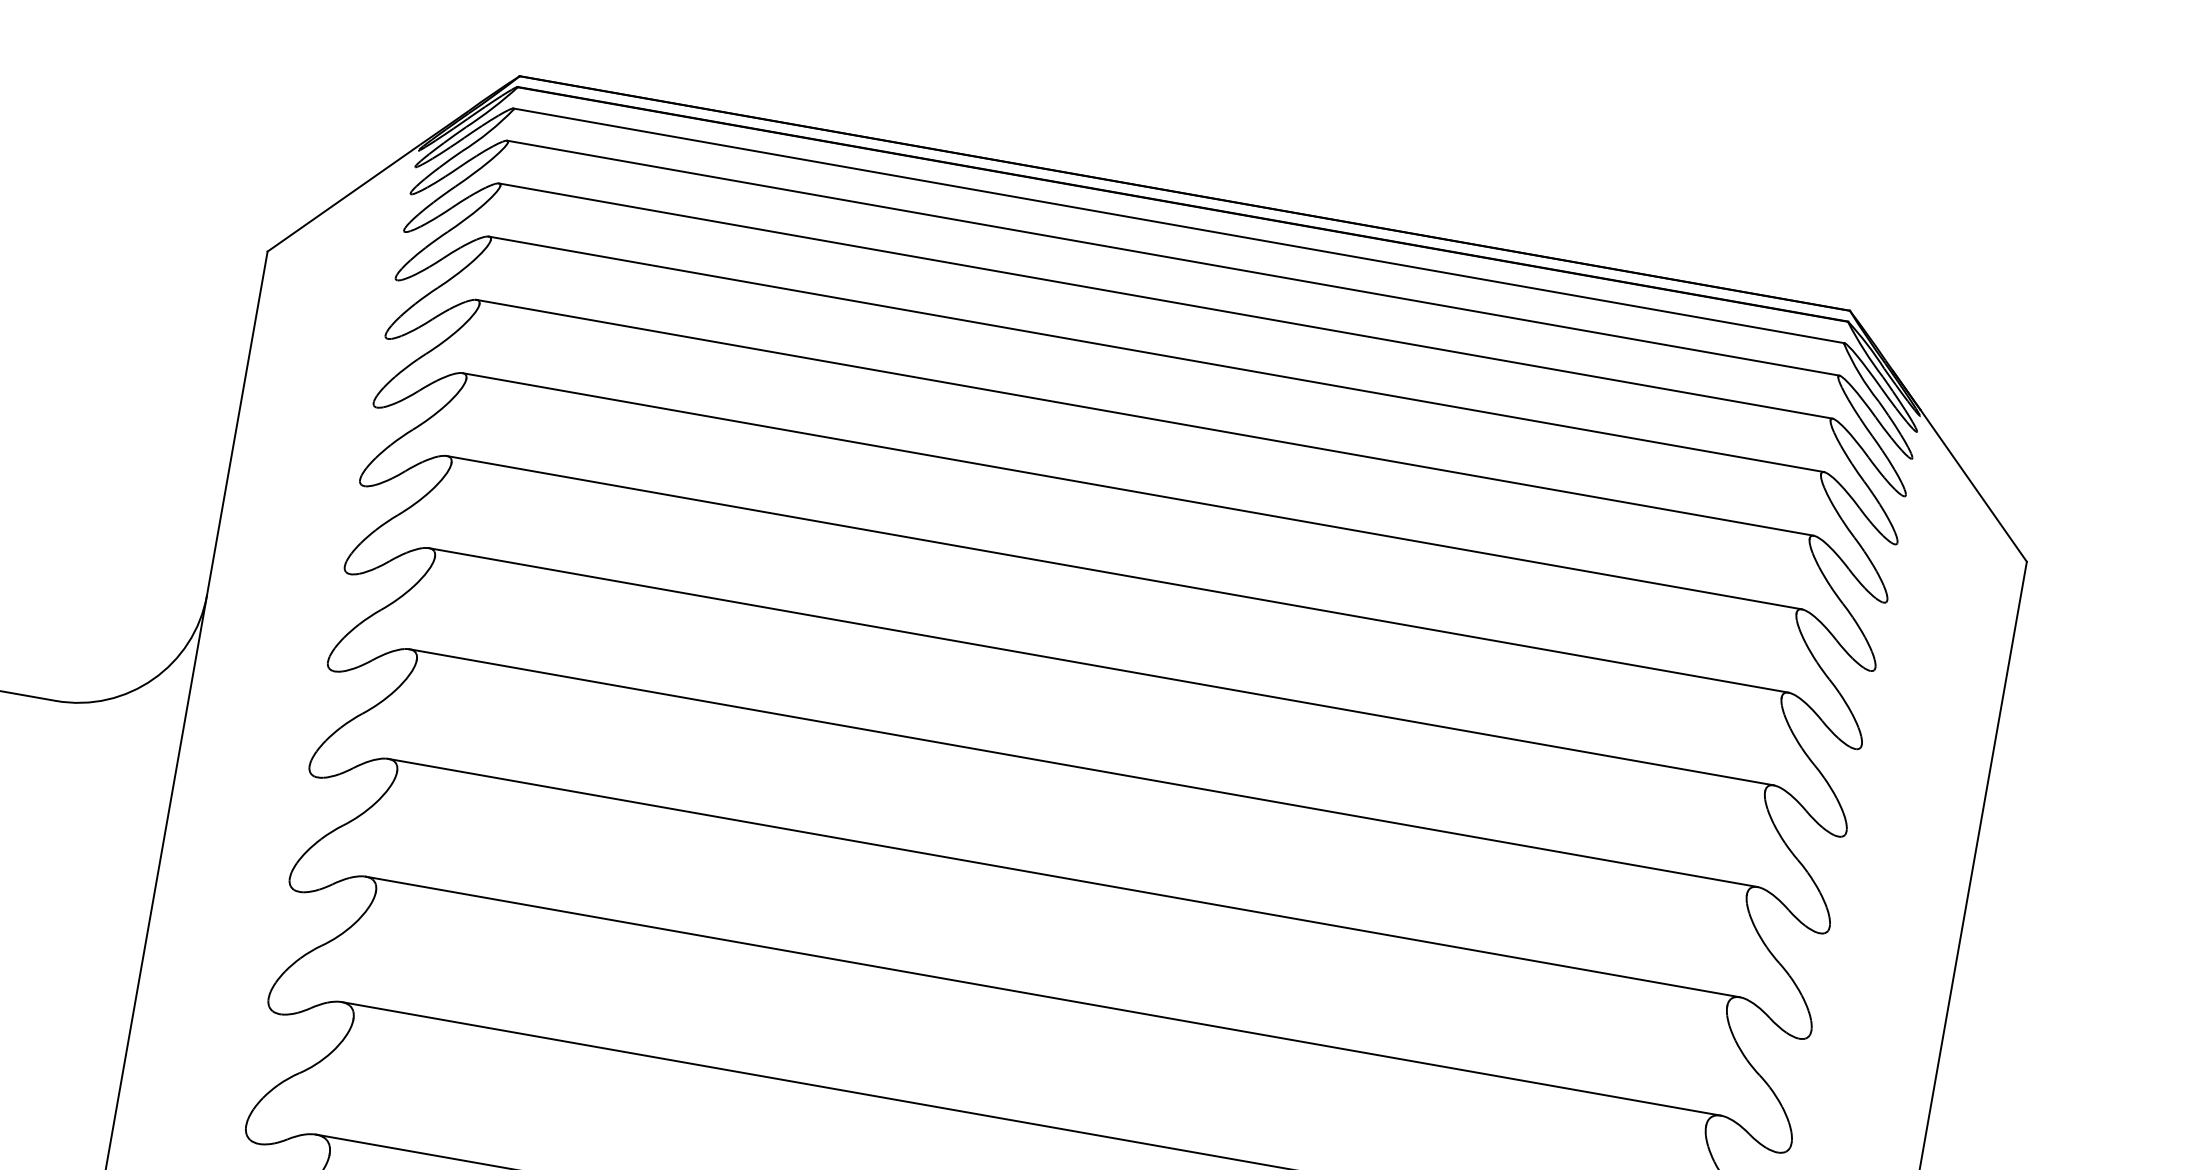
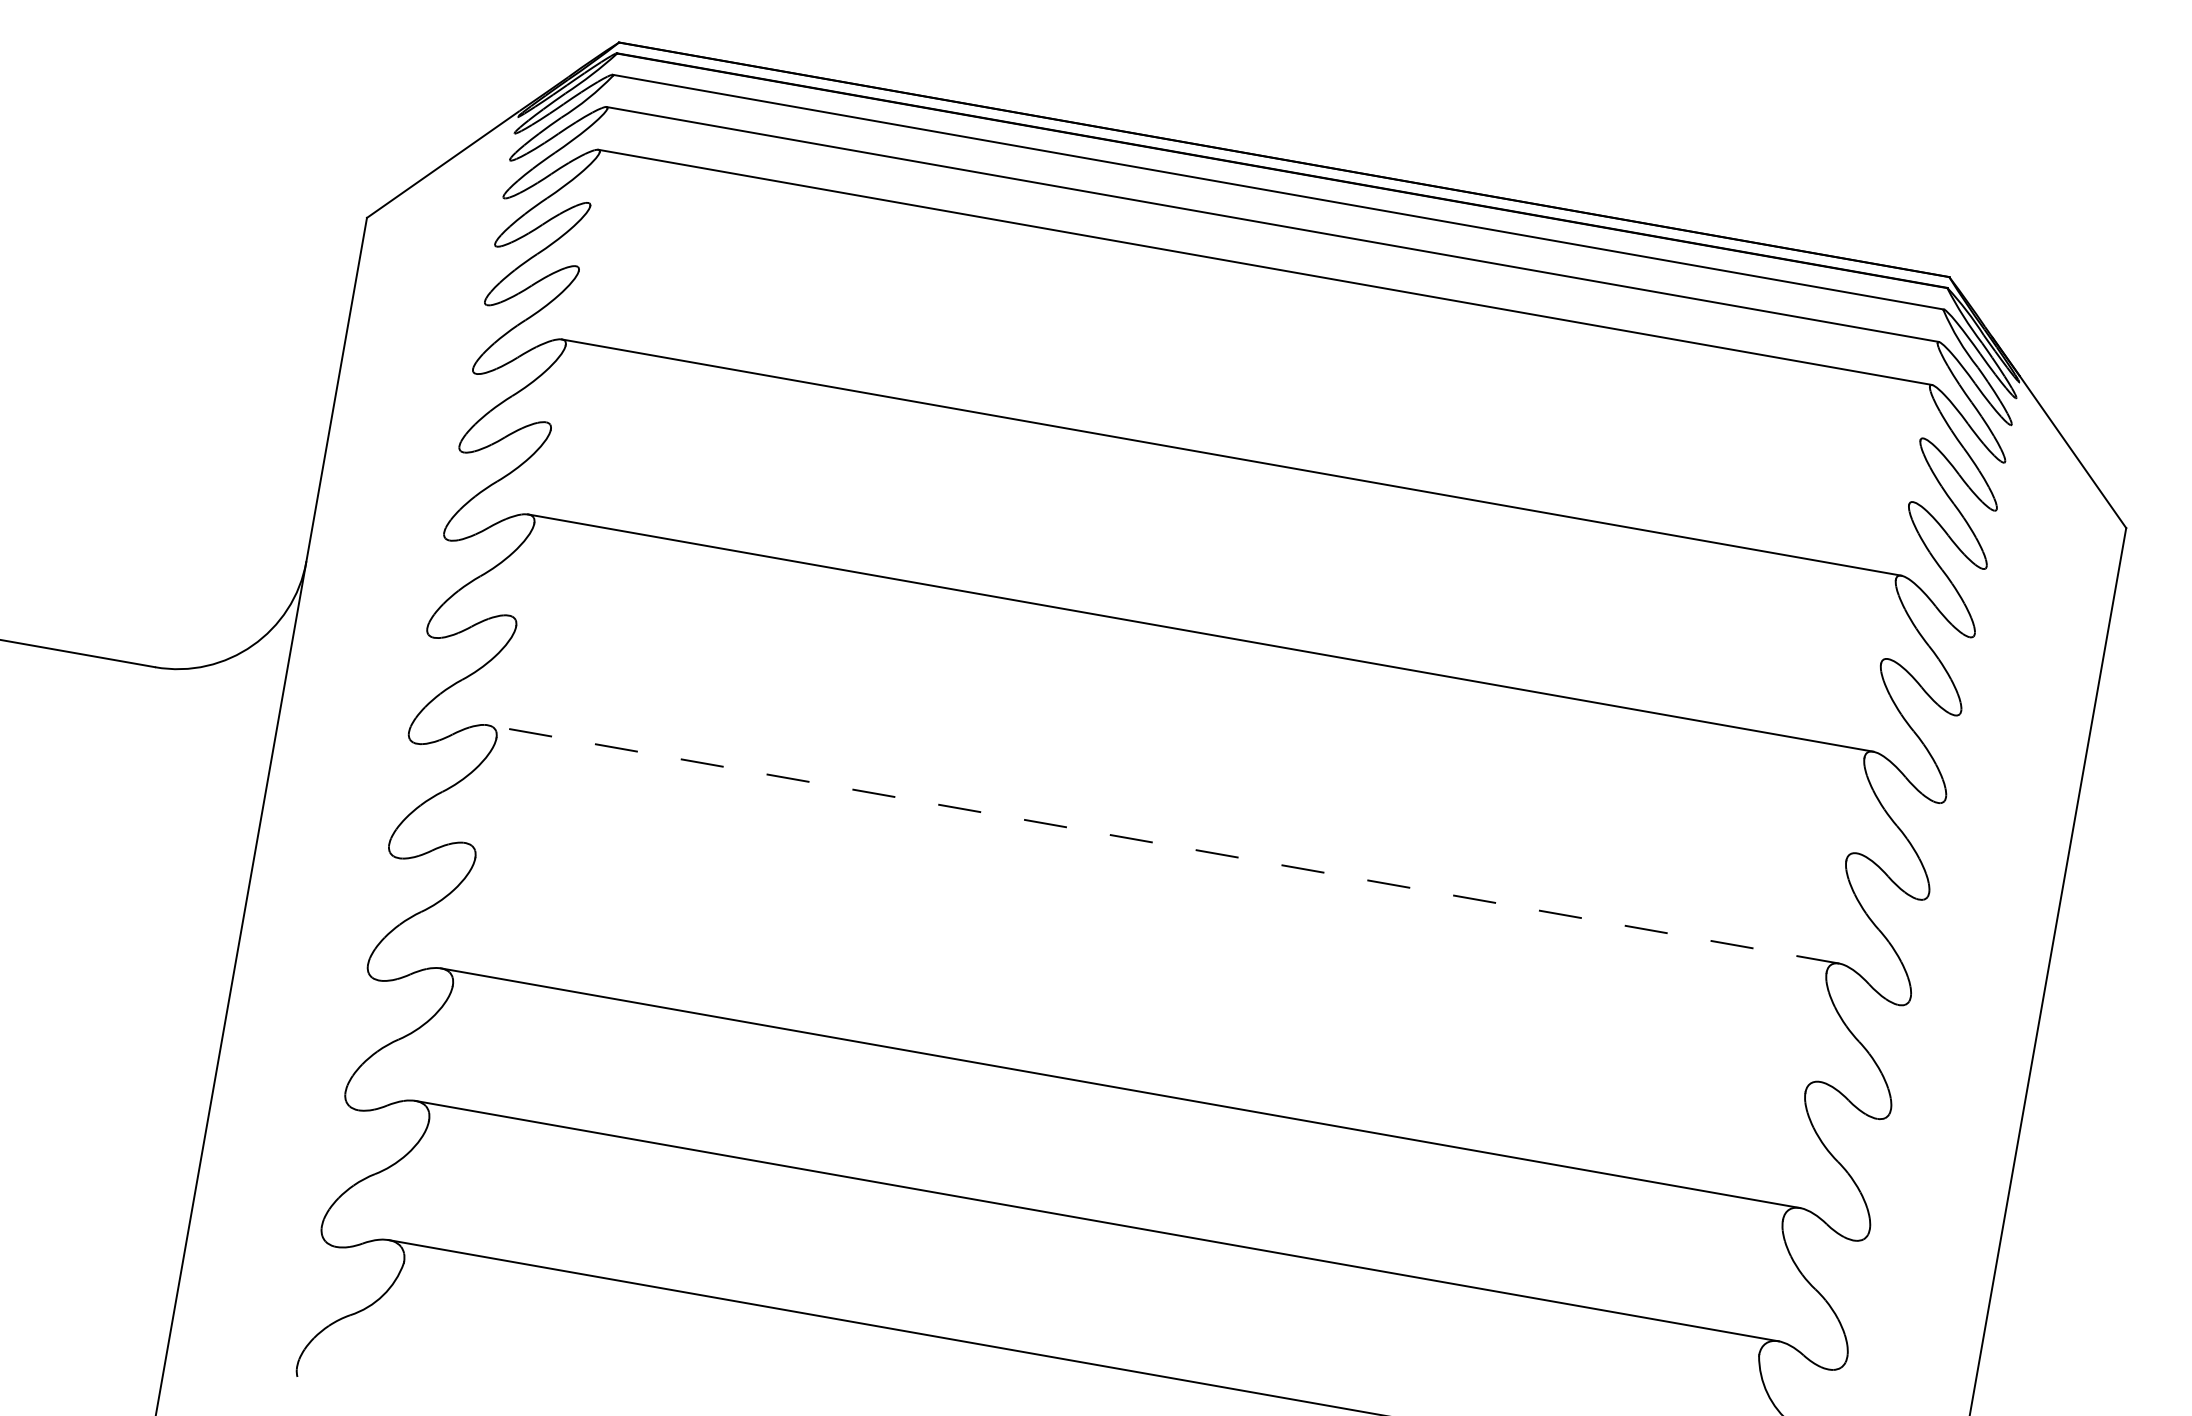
line: (1156, 354) -> (1255, 320), removed
line: (1145, 418) -> (1244, 384), removed
line: (1118, 574) -> (1217, 540), removed
line: (1083, 768) -> (1182, 734), removed
line: (1063, 878) -> (1162, 844), solid -> dashed
line: (1043, 995) -> (1142, 961), removed

